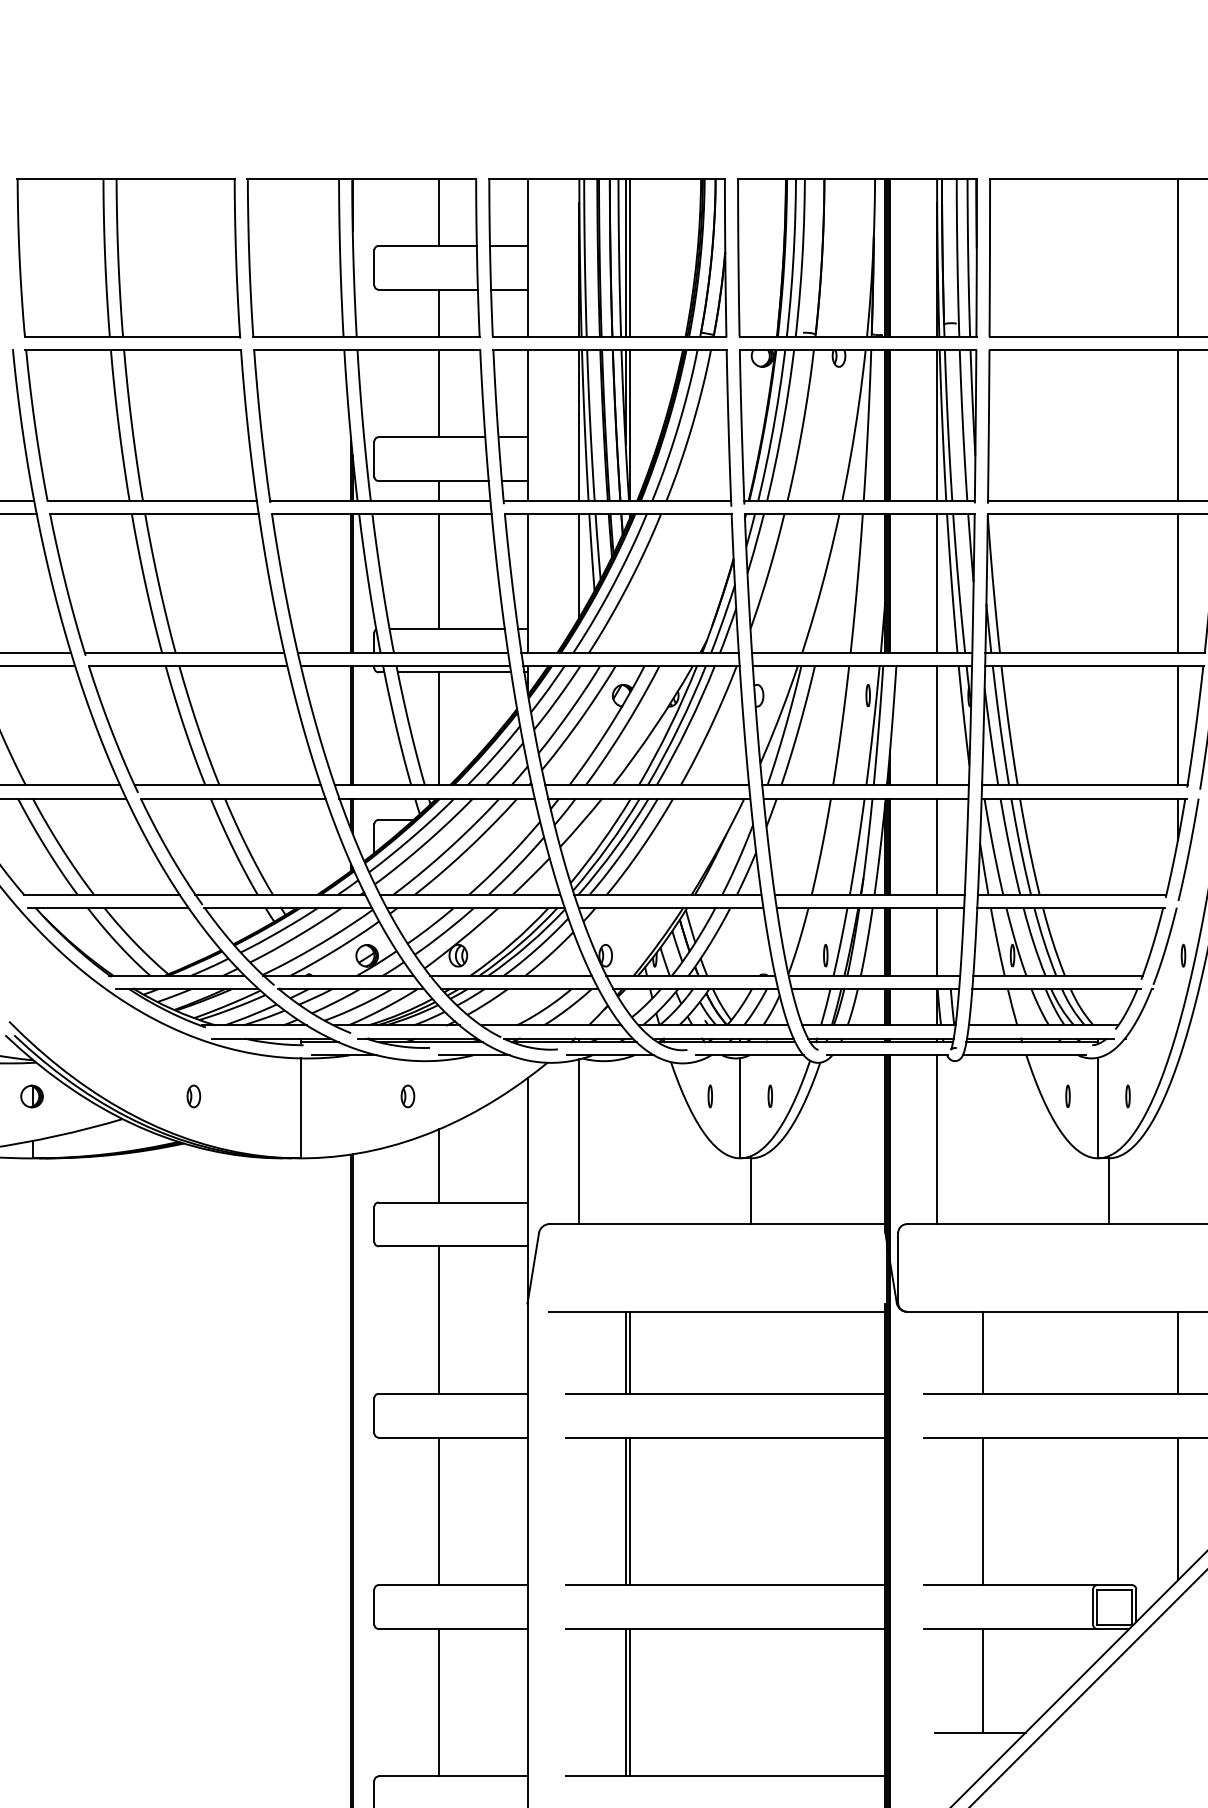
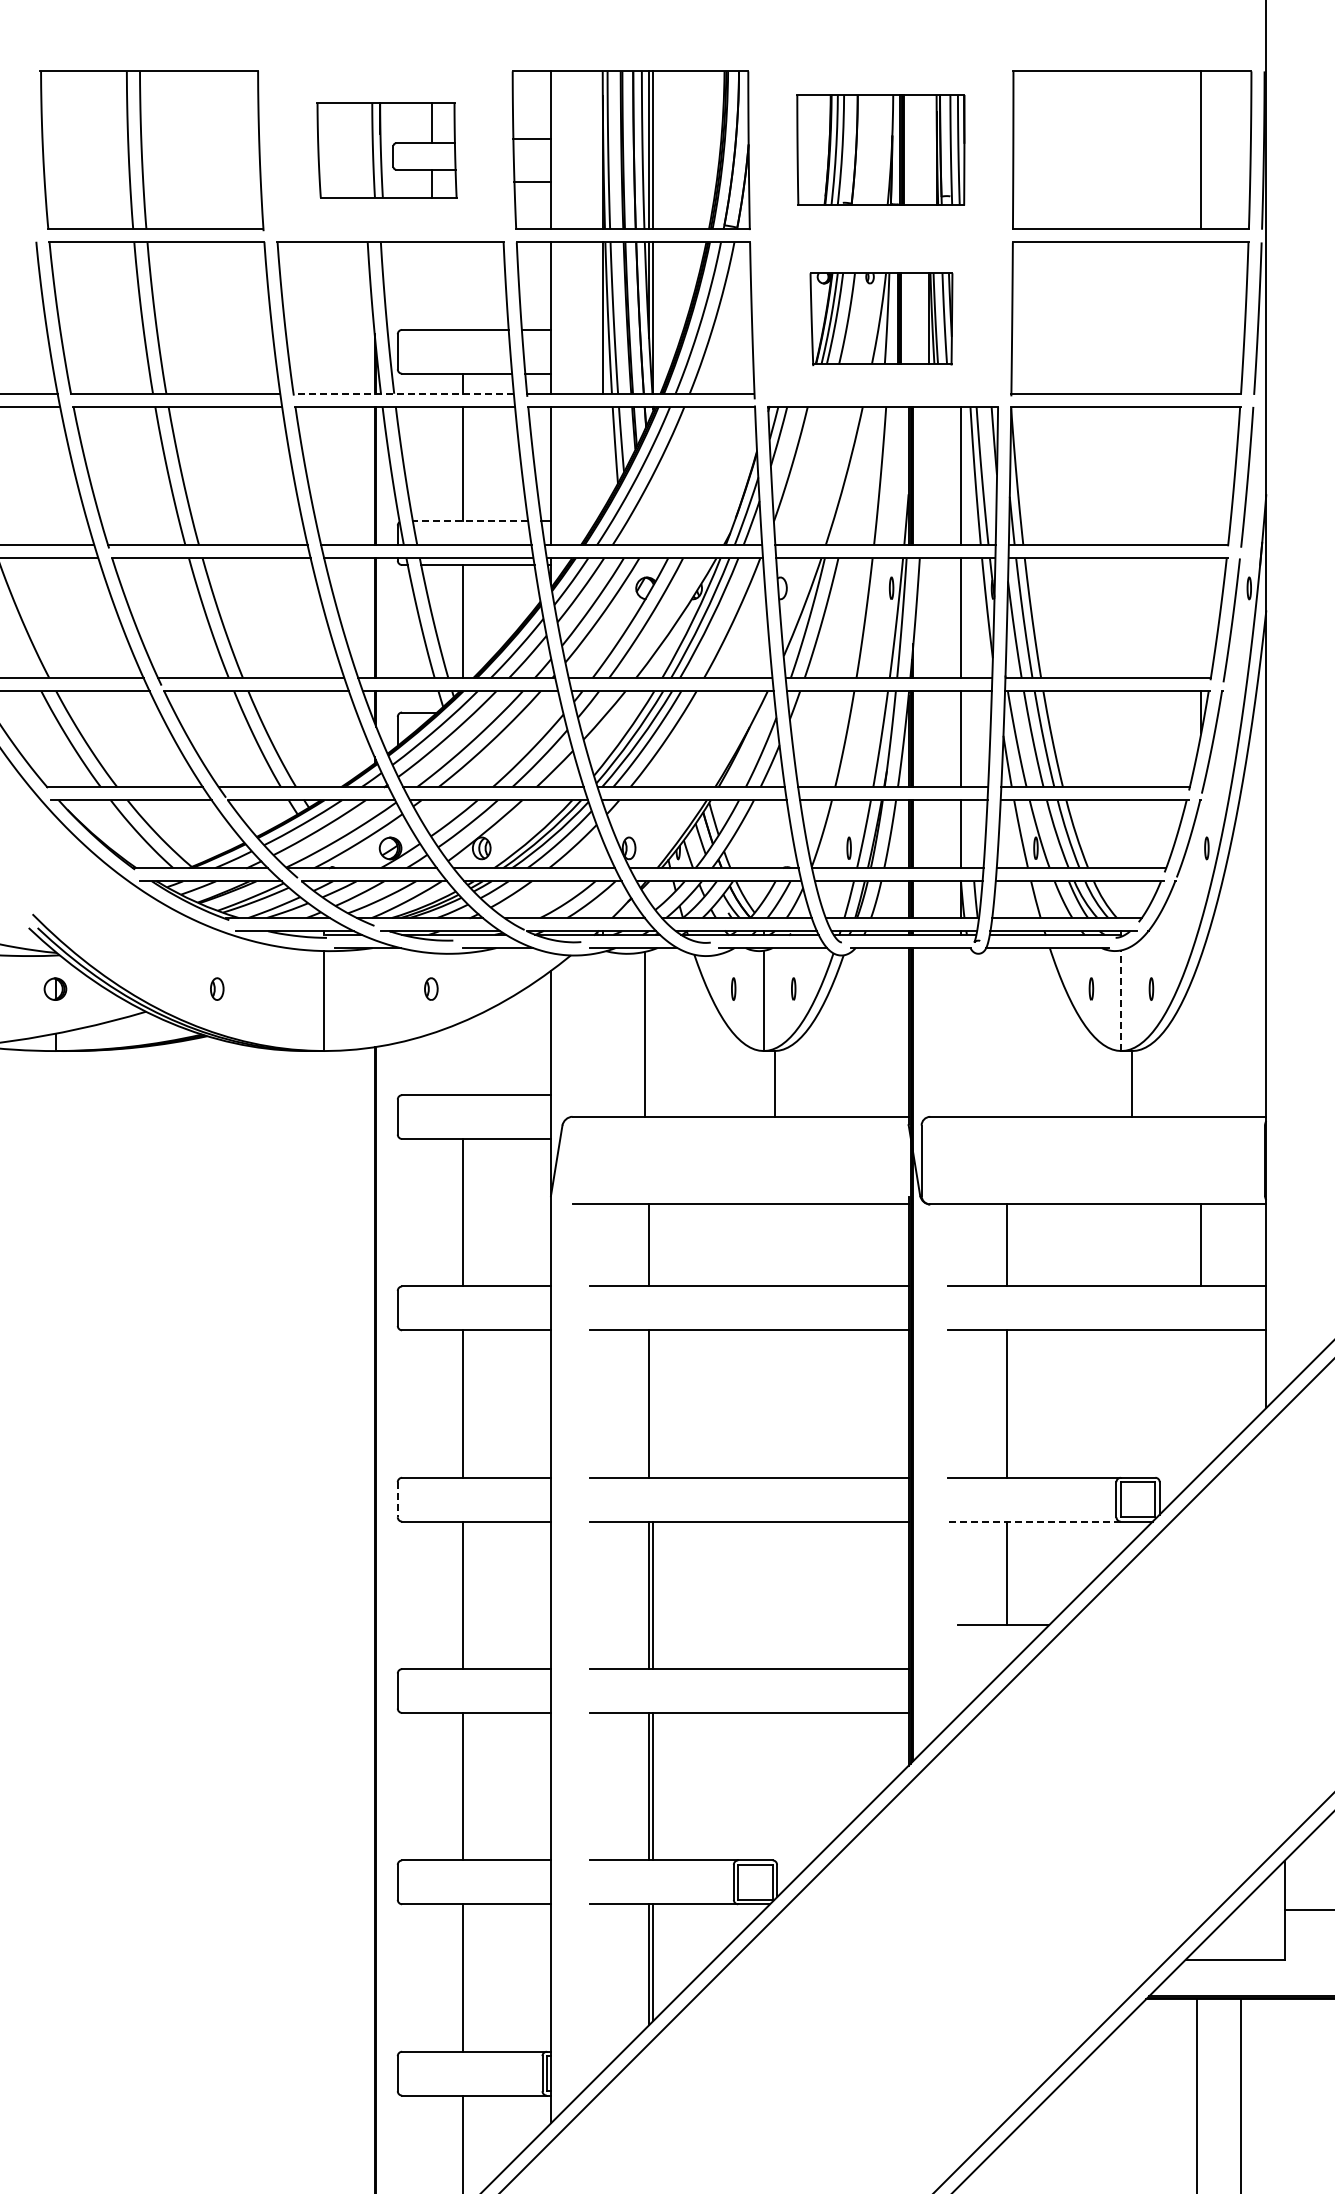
part: (857, 256) -> (880, 149), size x0.7
part: (363, 257) -> (386, 150), size x0.6
line: (439, 392) -> (462, 285), removed
line: (1178, 424) -> (1201, 317), removed
part: (858, 426) -> (881, 319), size x0.6
line: (380, 500) -> (403, 393), solid -> dashed
line: (579, 565) -> (602, 458), removed
line: (1178, 582) -> (1201, 475), removed
line: (447, 628) -> (470, 521), solid -> dashed
line: (1178, 725) -> (1201, 618), removed
line: (1098, 1107) -> (1121, 1000), solid -> dashed
line: (937, 1139) -> (960, 1032), removed
line: (579, 1141) -> (644, 1034), moved
line: (439, 1165) -> (462, 1058), removed
line: (630, 1352) -> (653, 1245), removed
line: (1178, 1508) -> (1201, 1401), removed
line: (630, 1510) -> (653, 1403), removed
line: (374, 1606) -> (397, 1499), solid -> dashed
line: (1011, 1628) -> (1034, 1521), solid -> dashed

